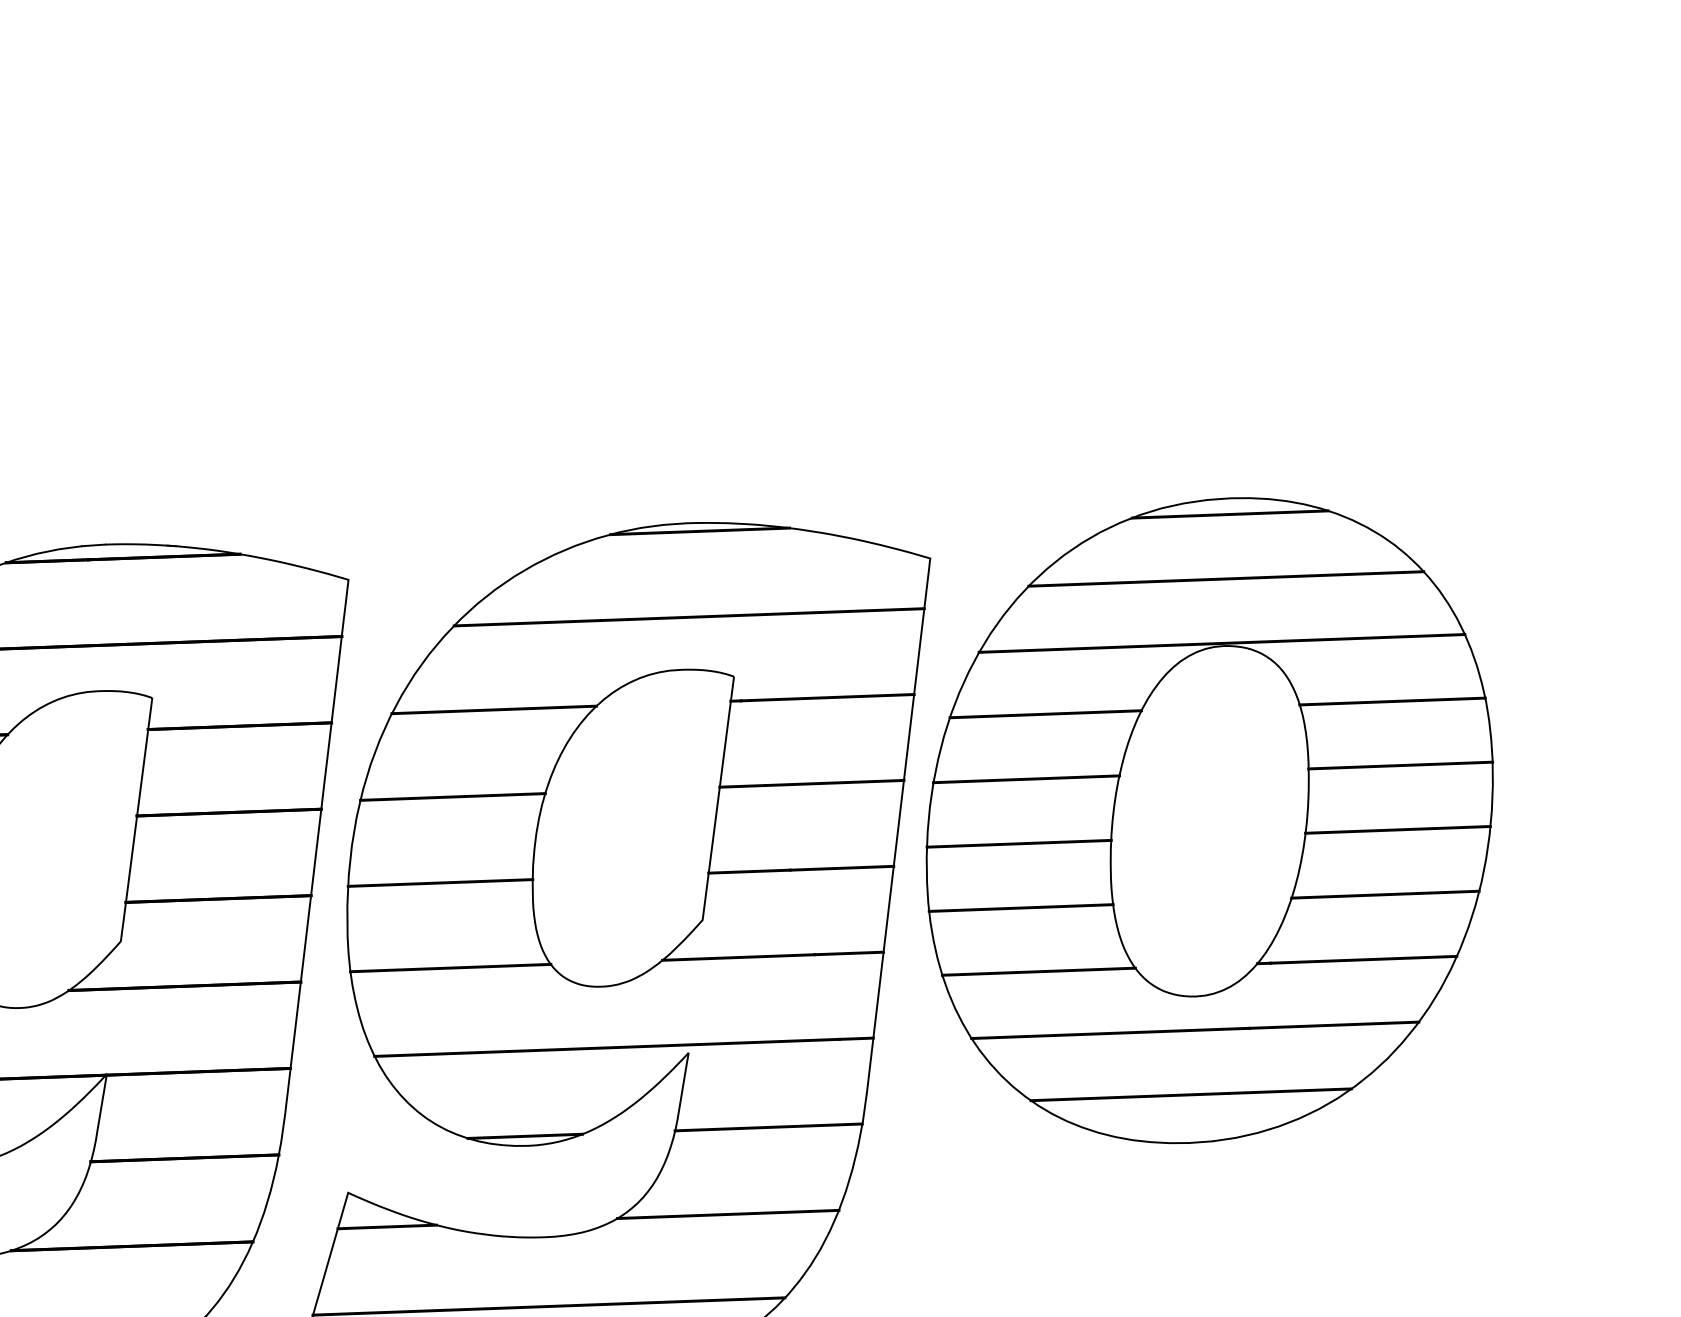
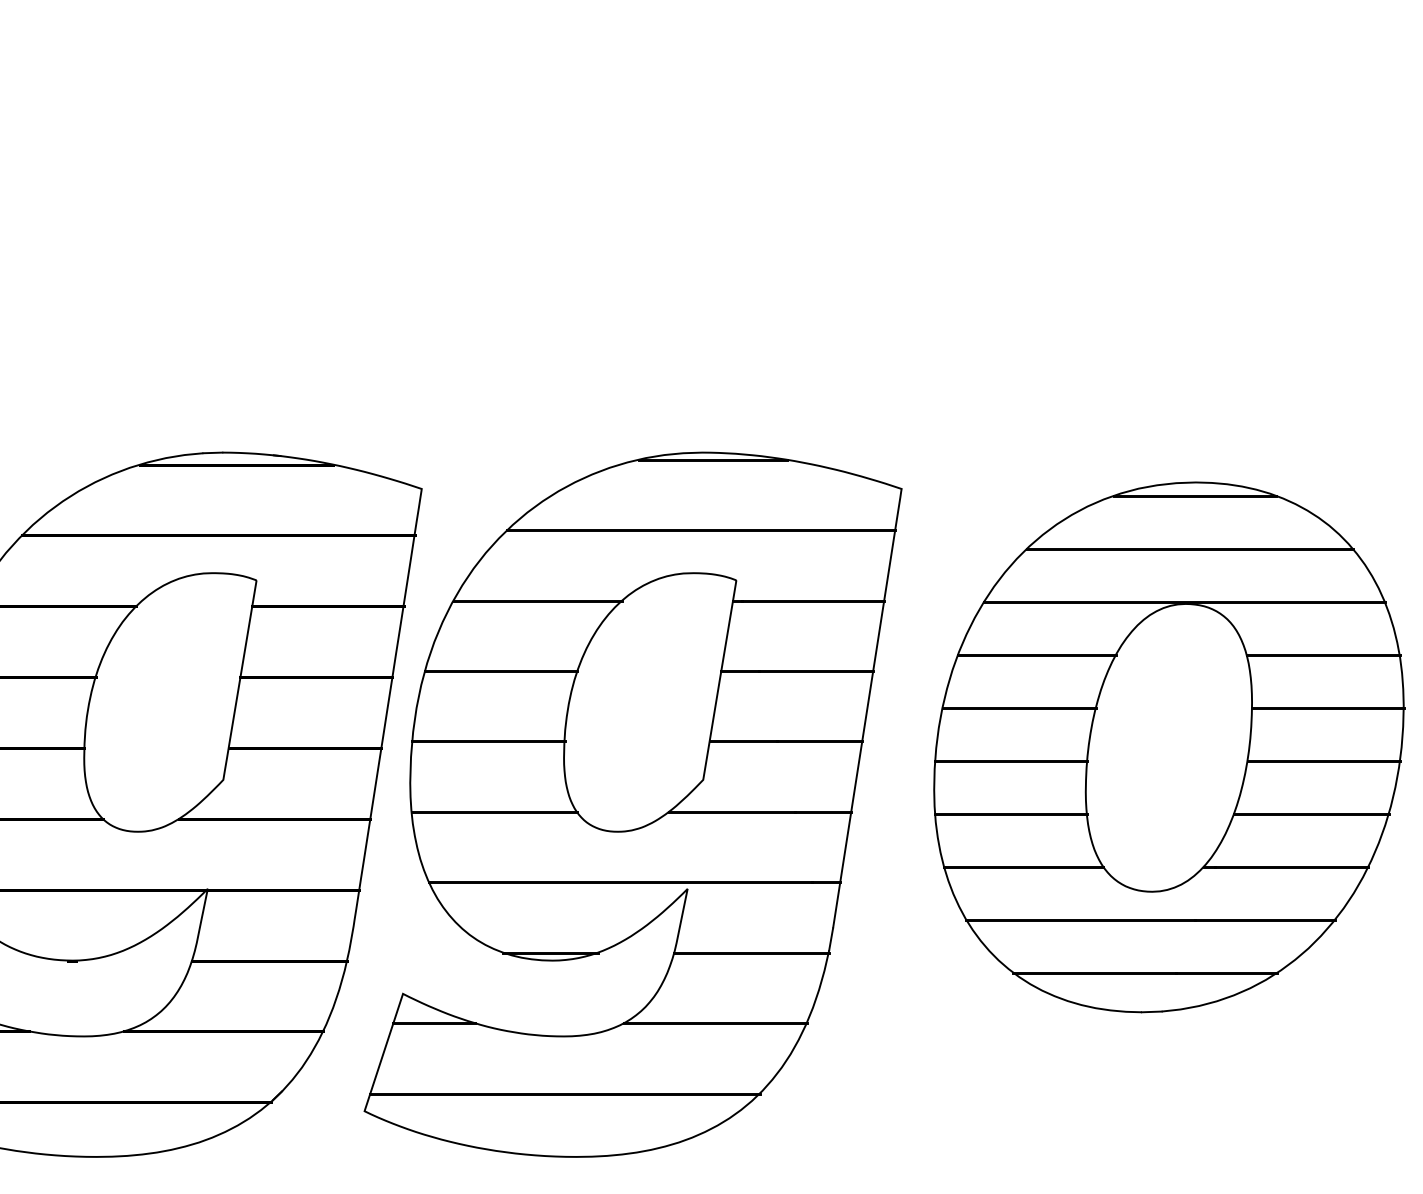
part: (1210, 820) -> (1169, 747), moved

